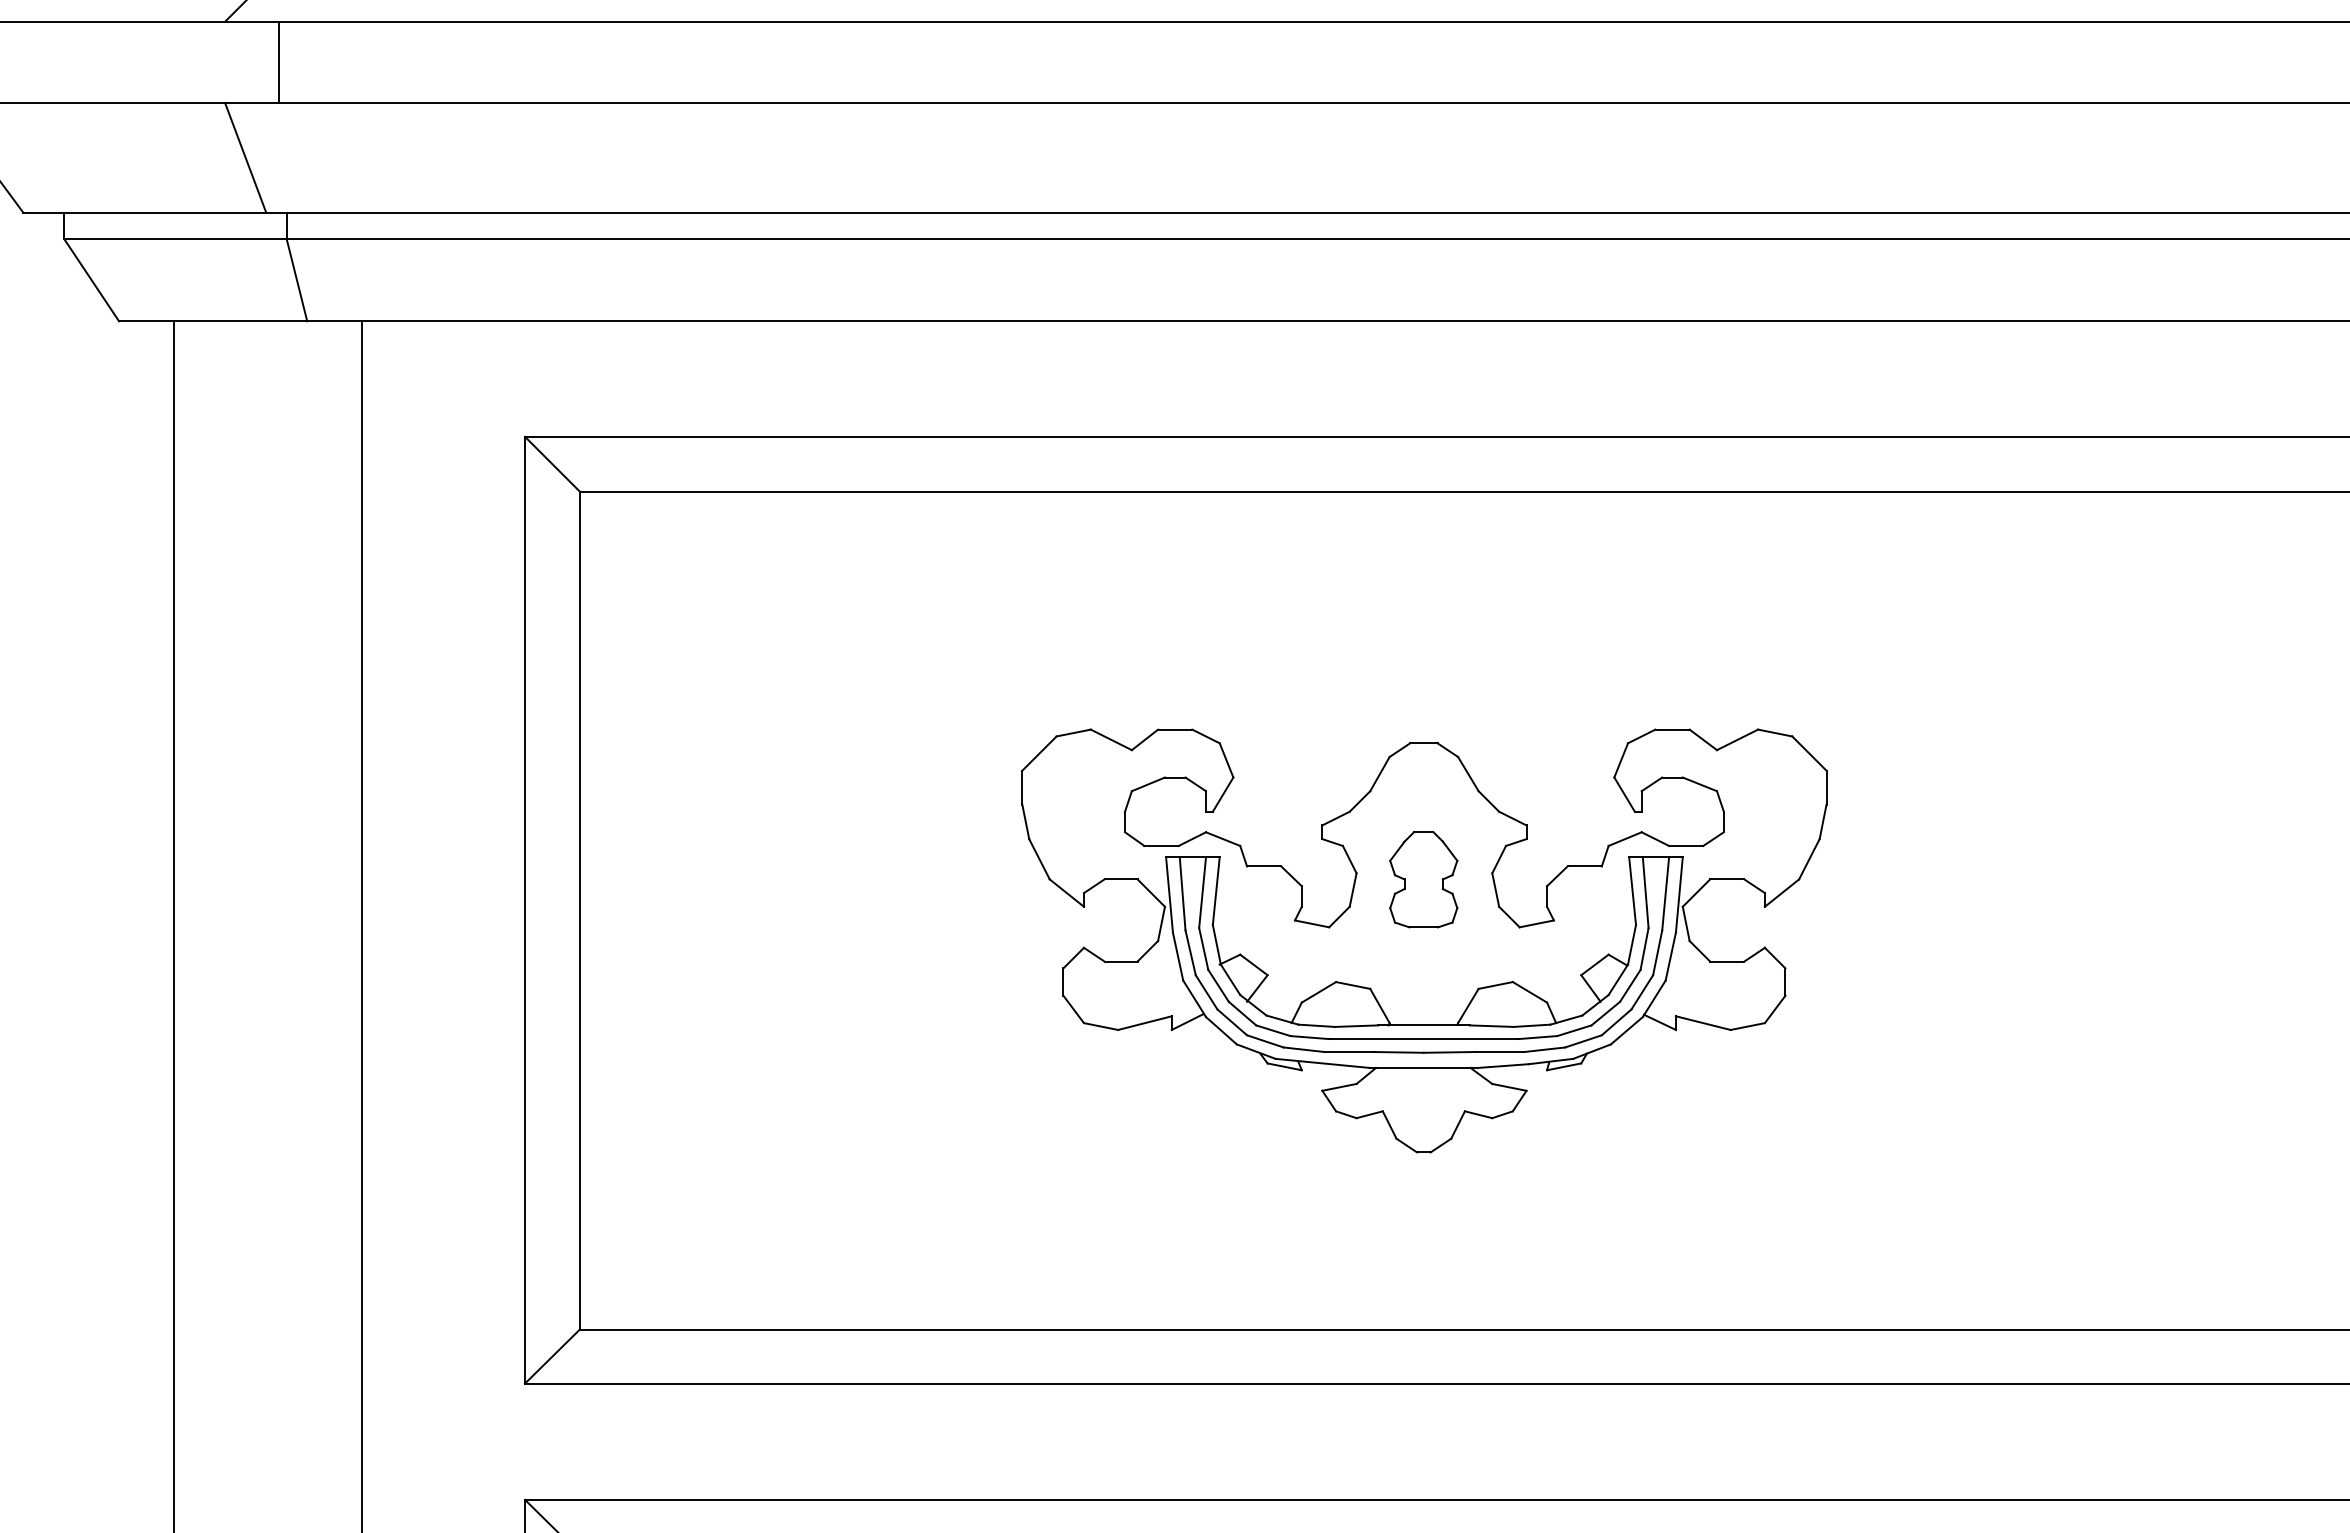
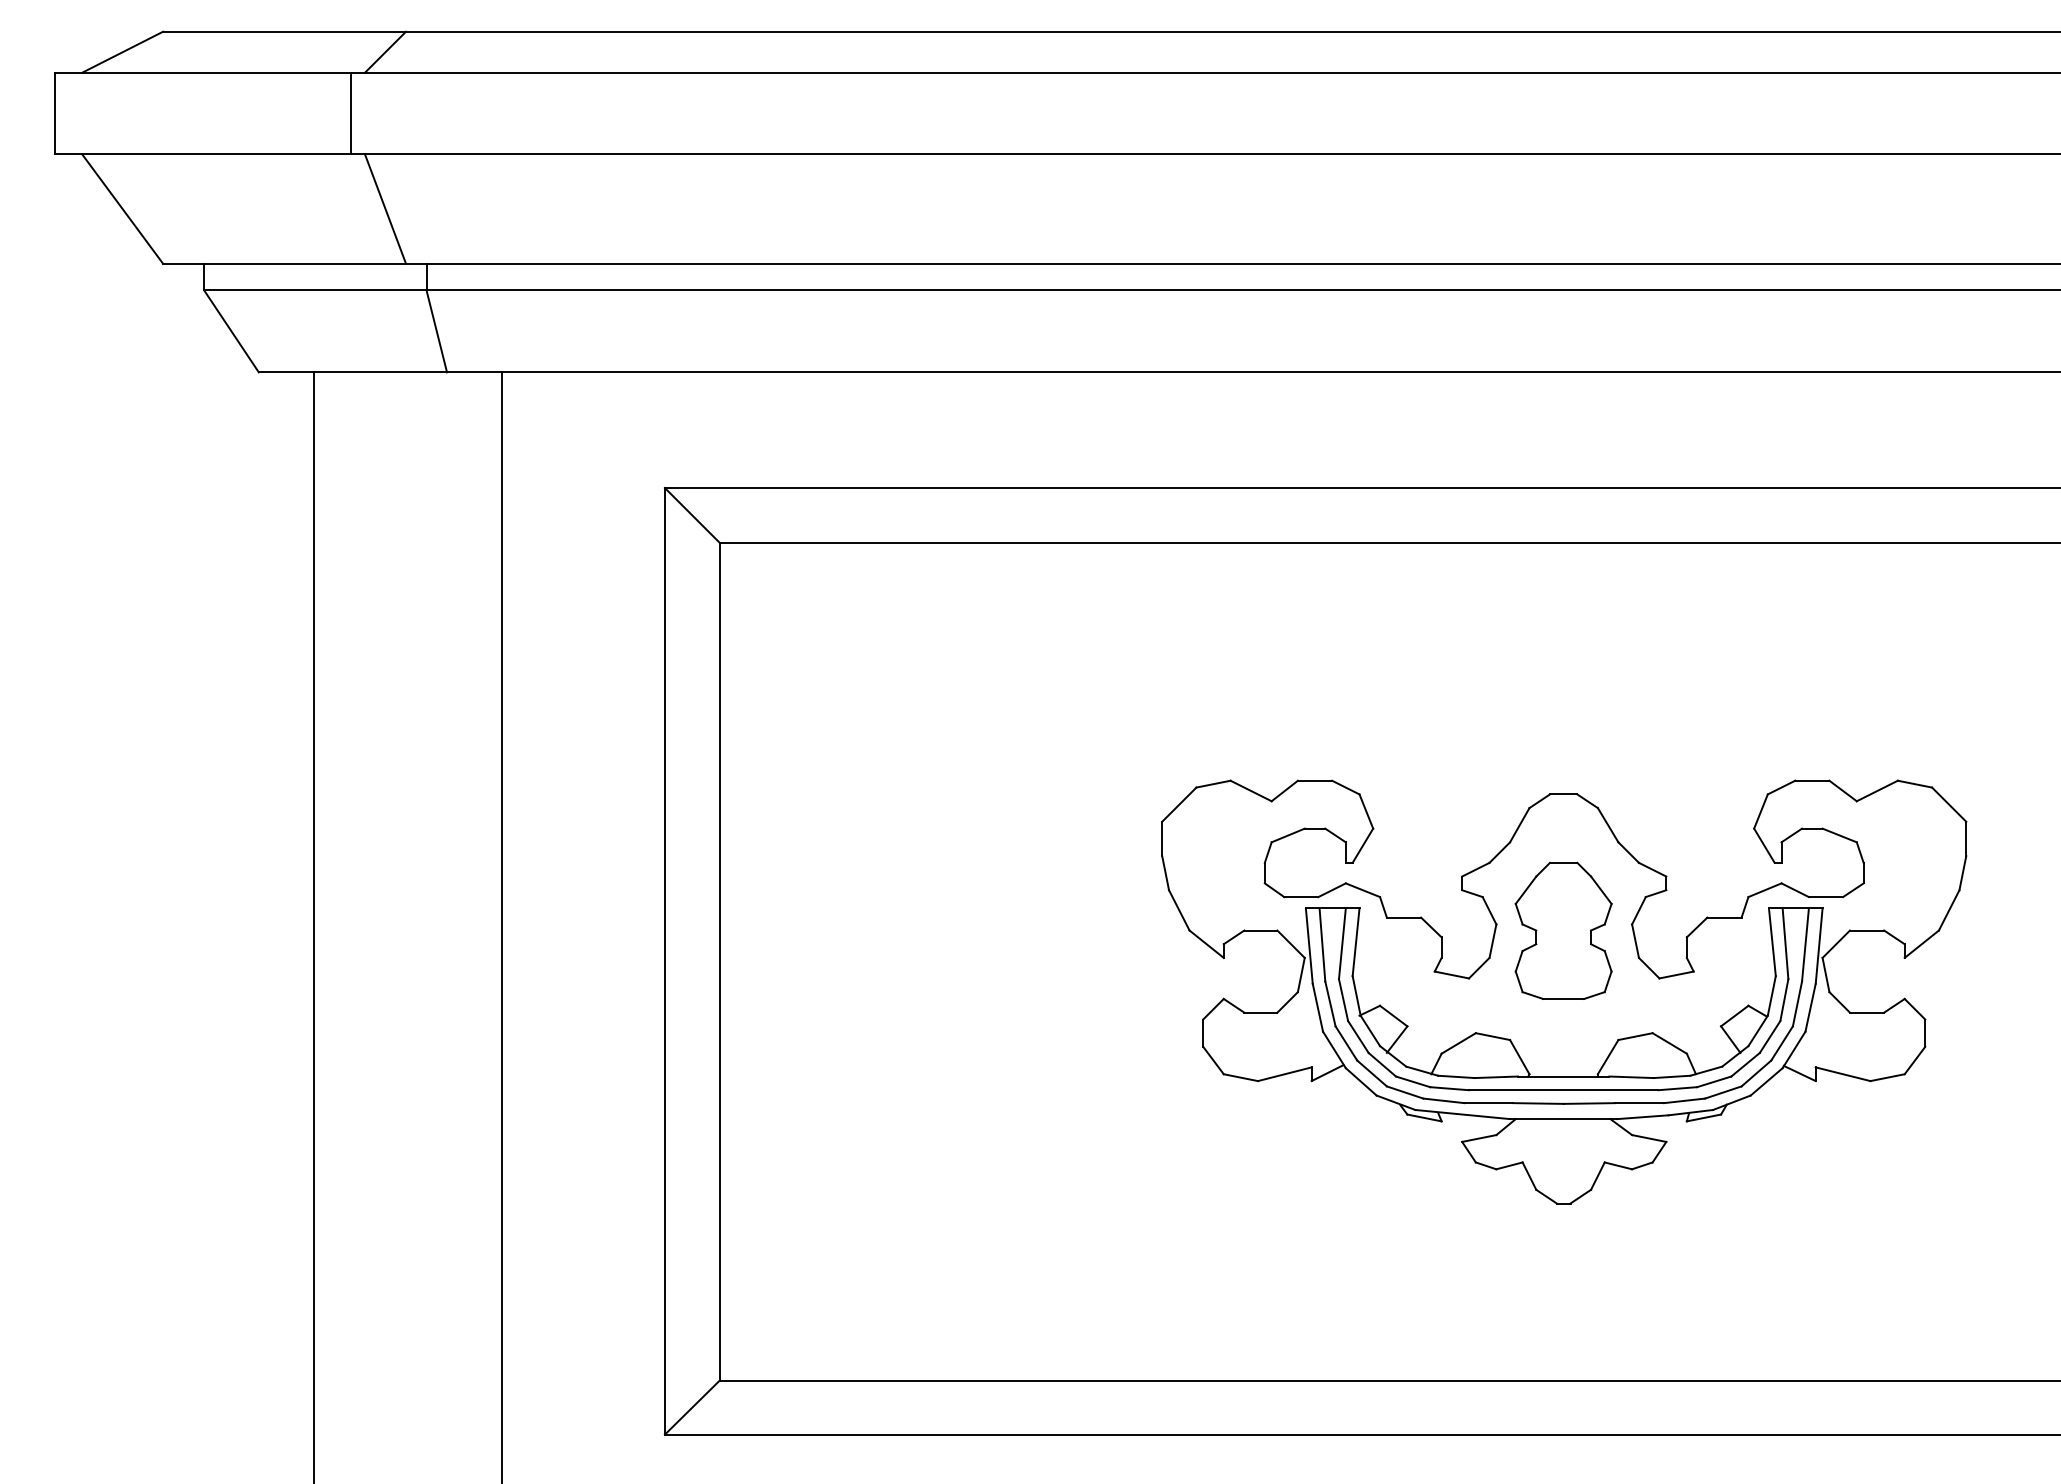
line: (279, 62) -> (351, 113), moved
part: (1423, 879) -> (1563, 930), size x1.43

